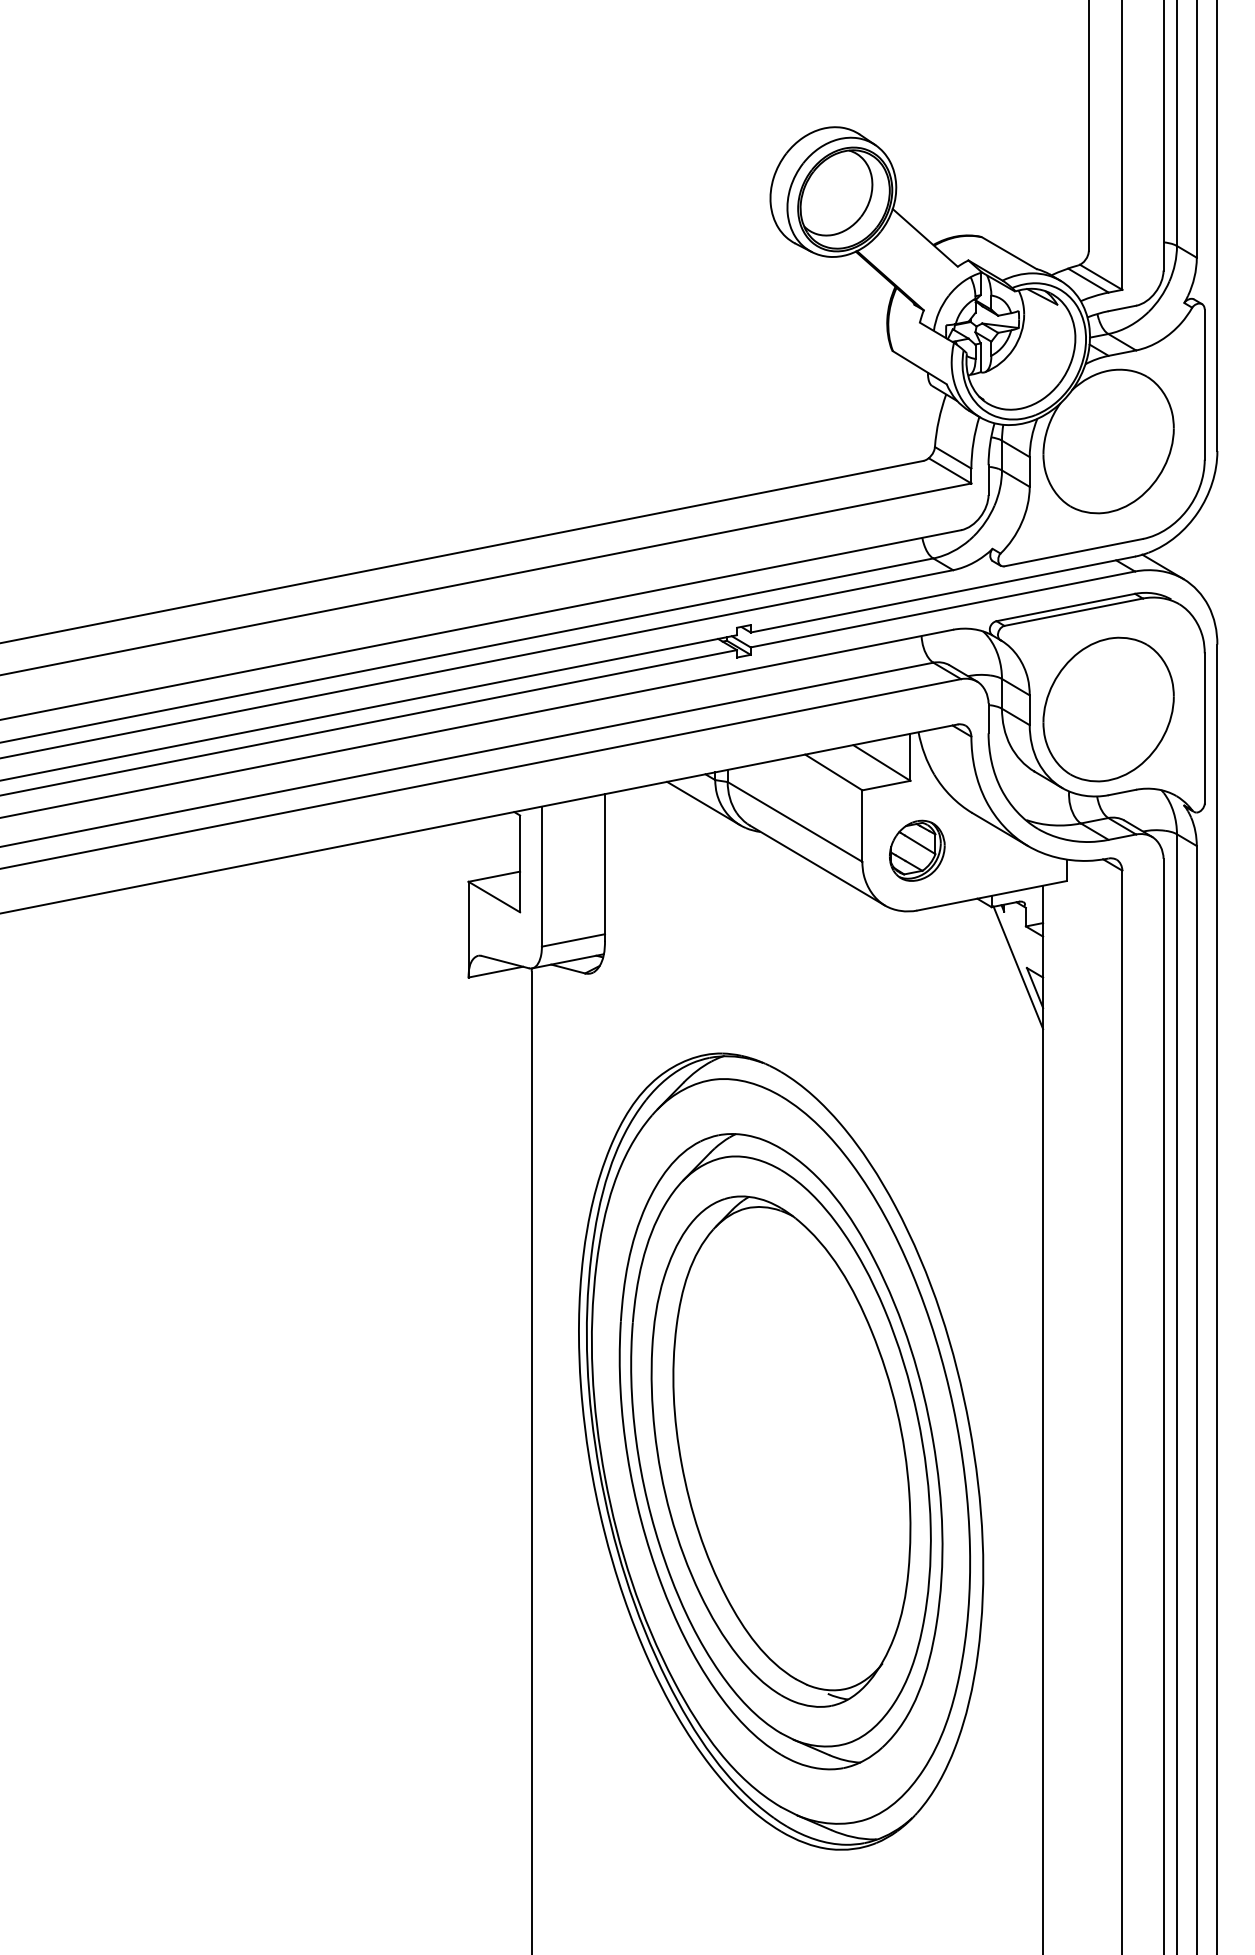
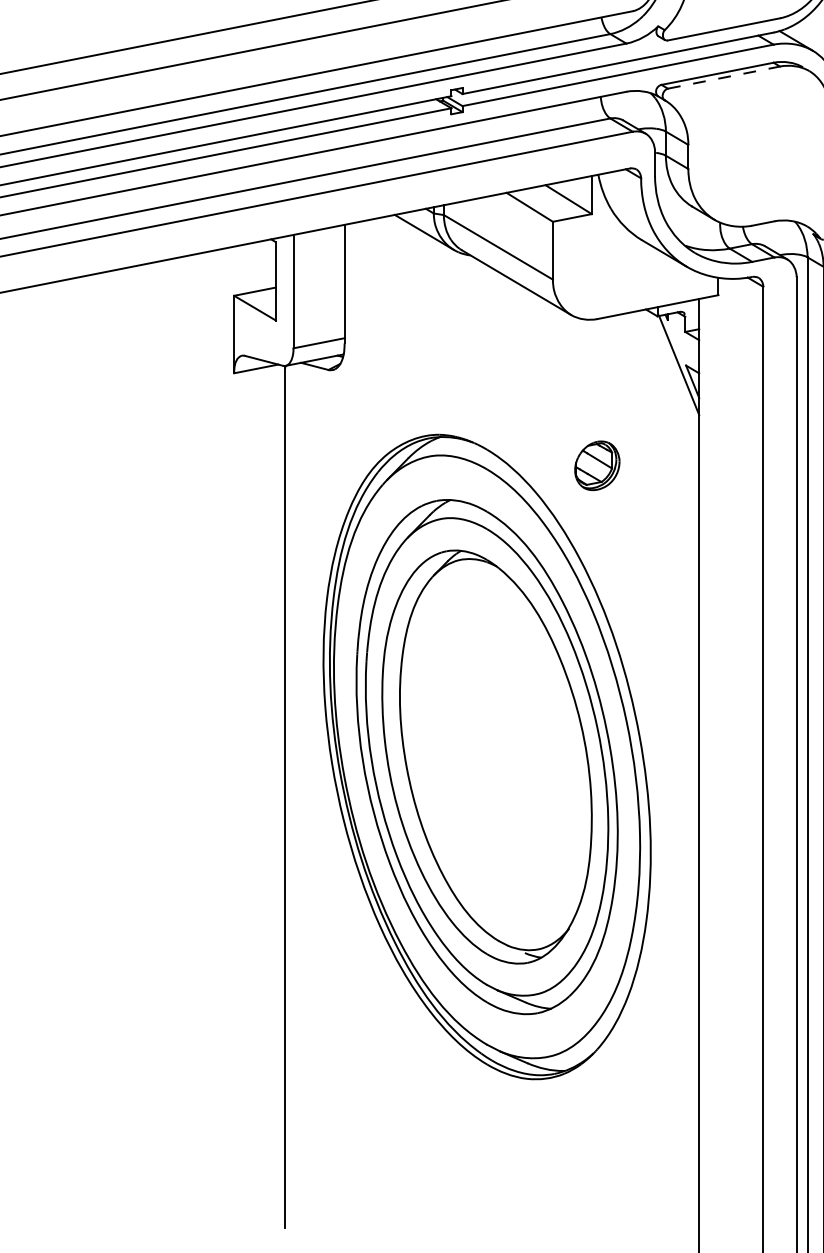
line: (1073, 612) -> (723, 77), solid -> dashed
part: (1108, 709) -> (752, 156), removed
part: (917, 850) -> (597, 465), moved

